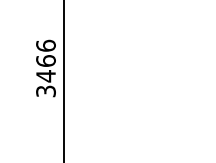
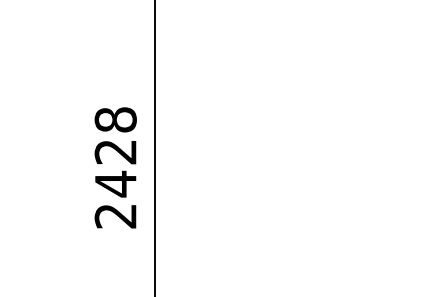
text: (45, 68) -> (114, 167), 3466 -> 2428

